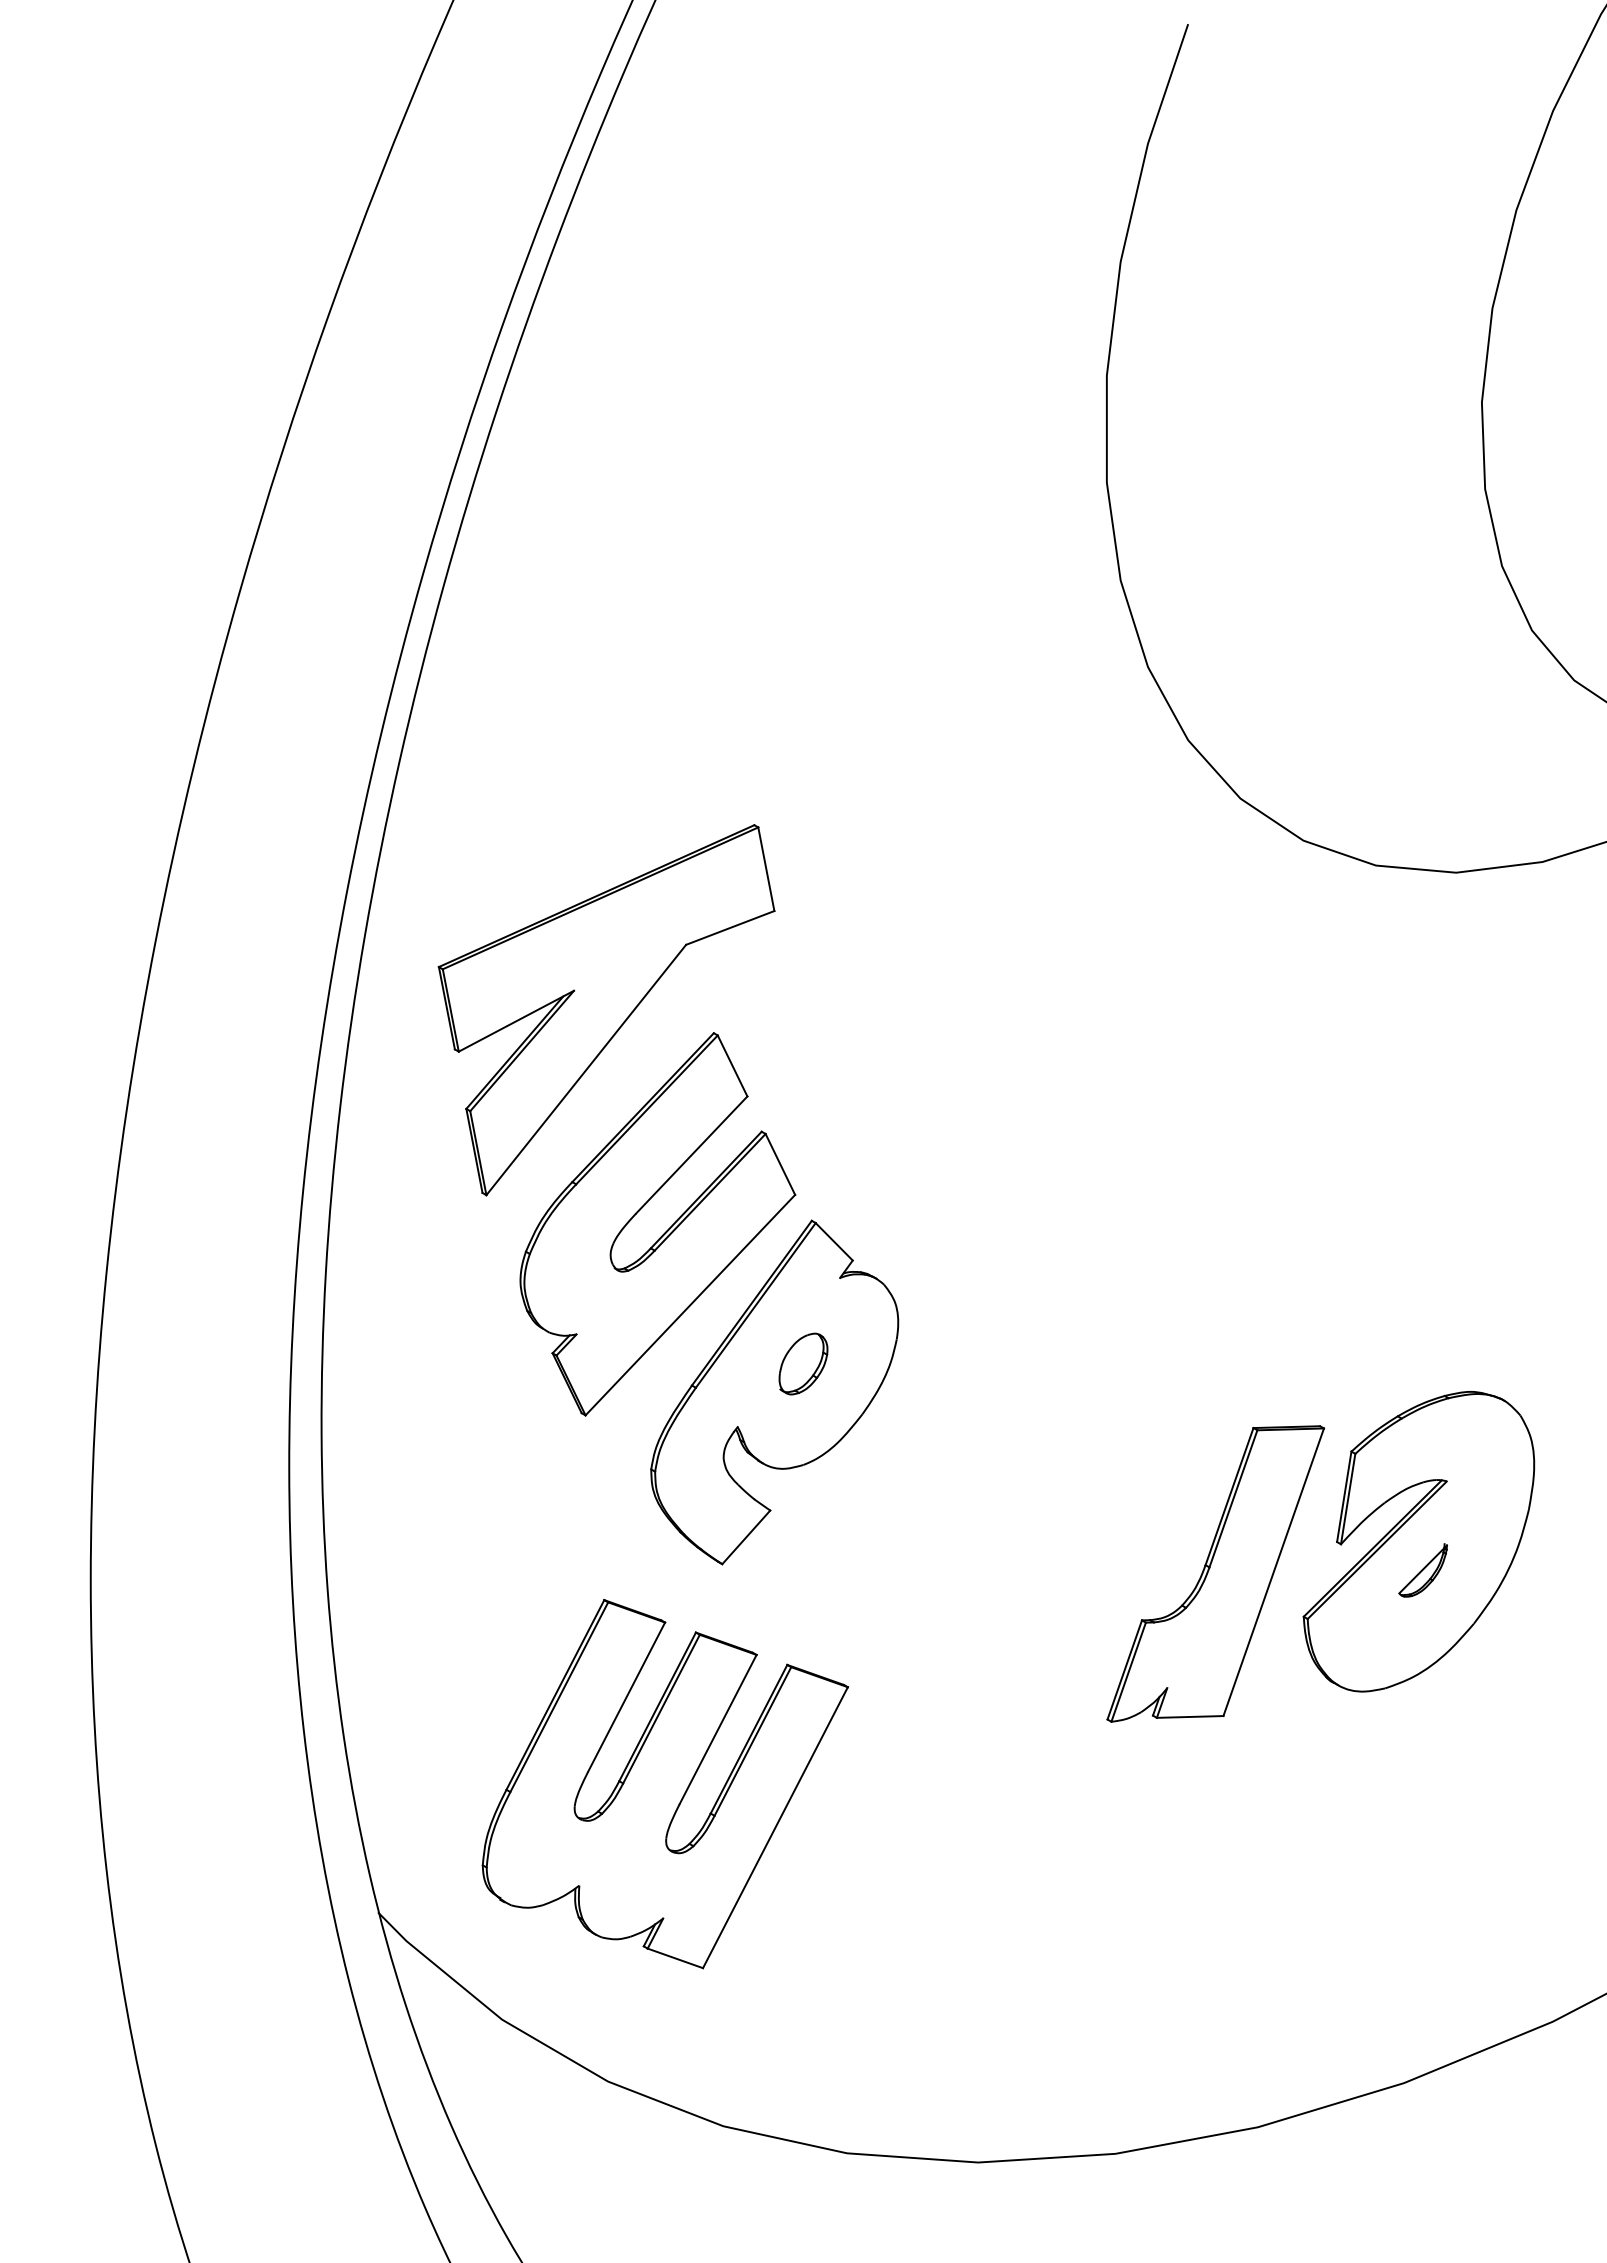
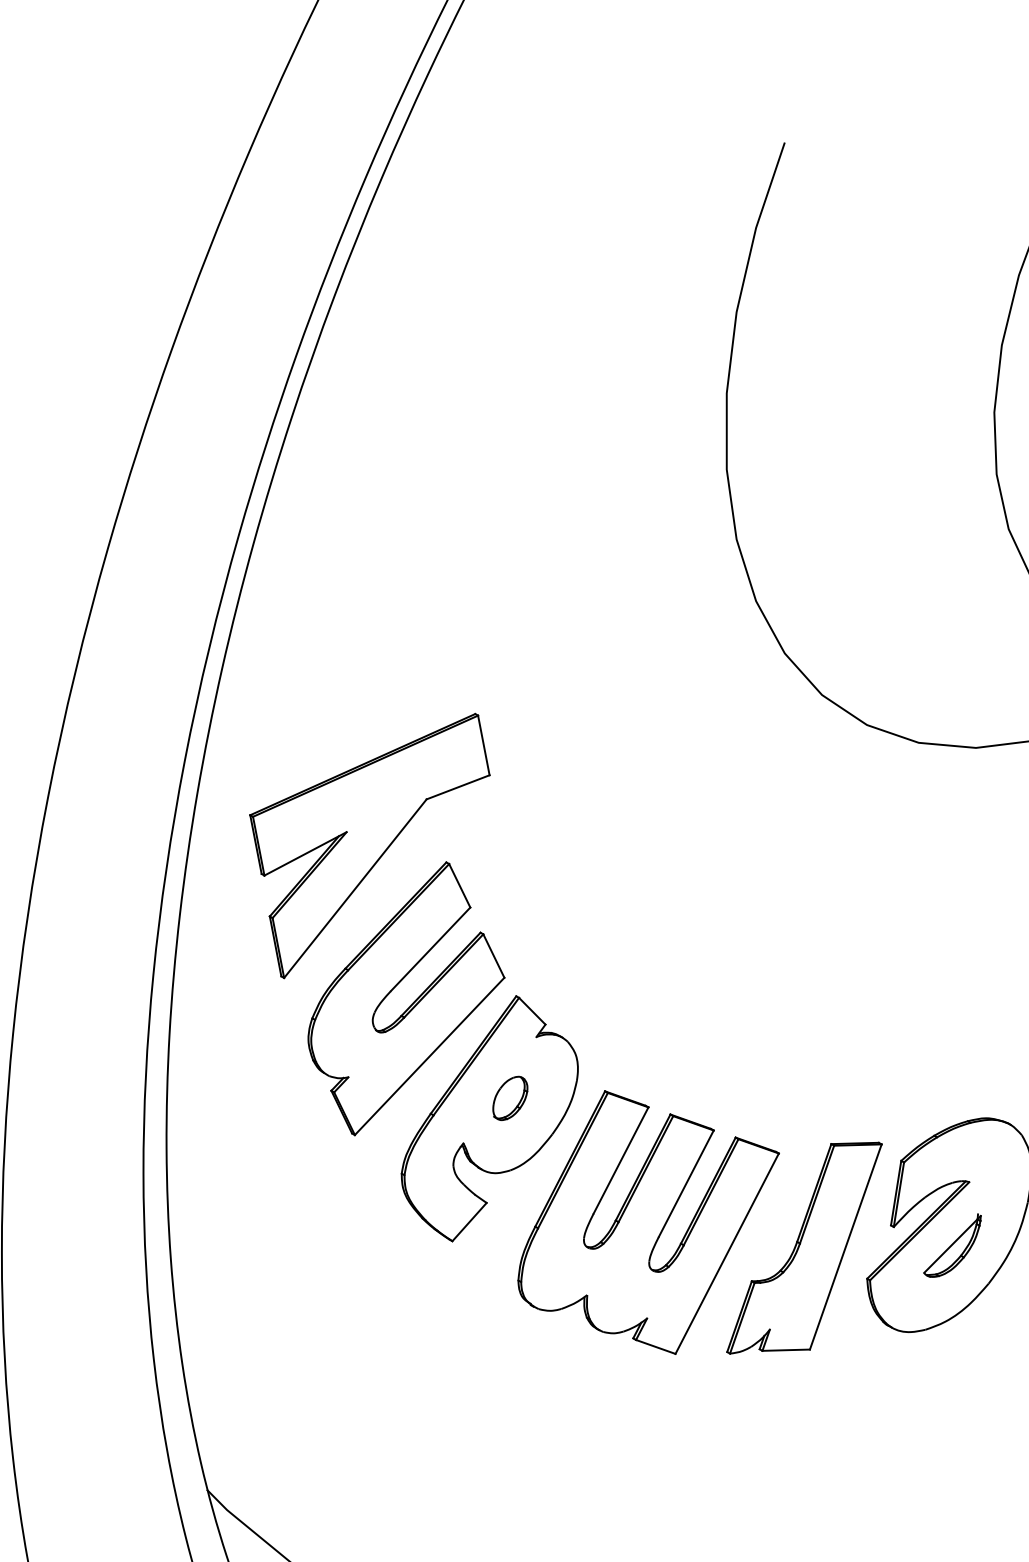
part: (1422, 1570) -> (951, 1245), size x1.67
part: (664, 1784) -> (648, 1222), moved

